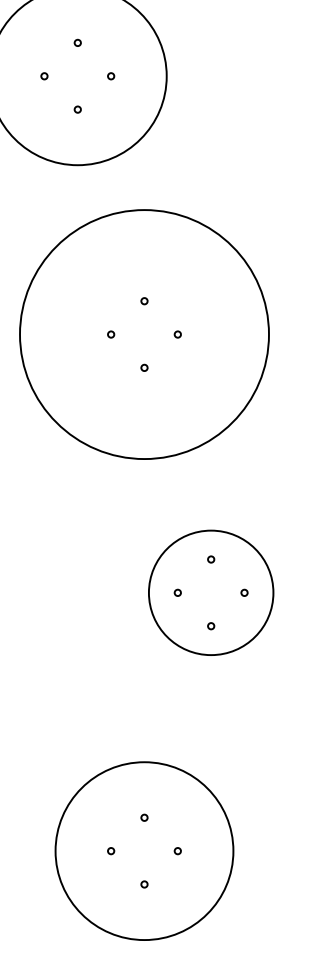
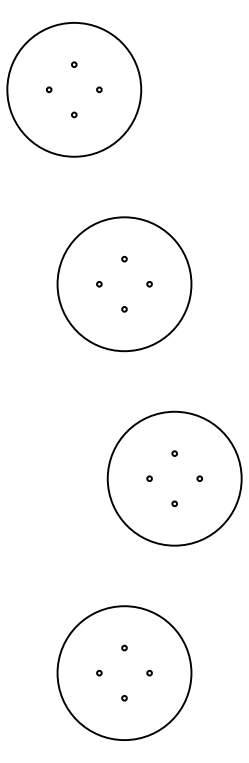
circle: (144, 334) -> (124, 284), size x0.71
circle: (210, 592) -> (174, 478), size x1.43

